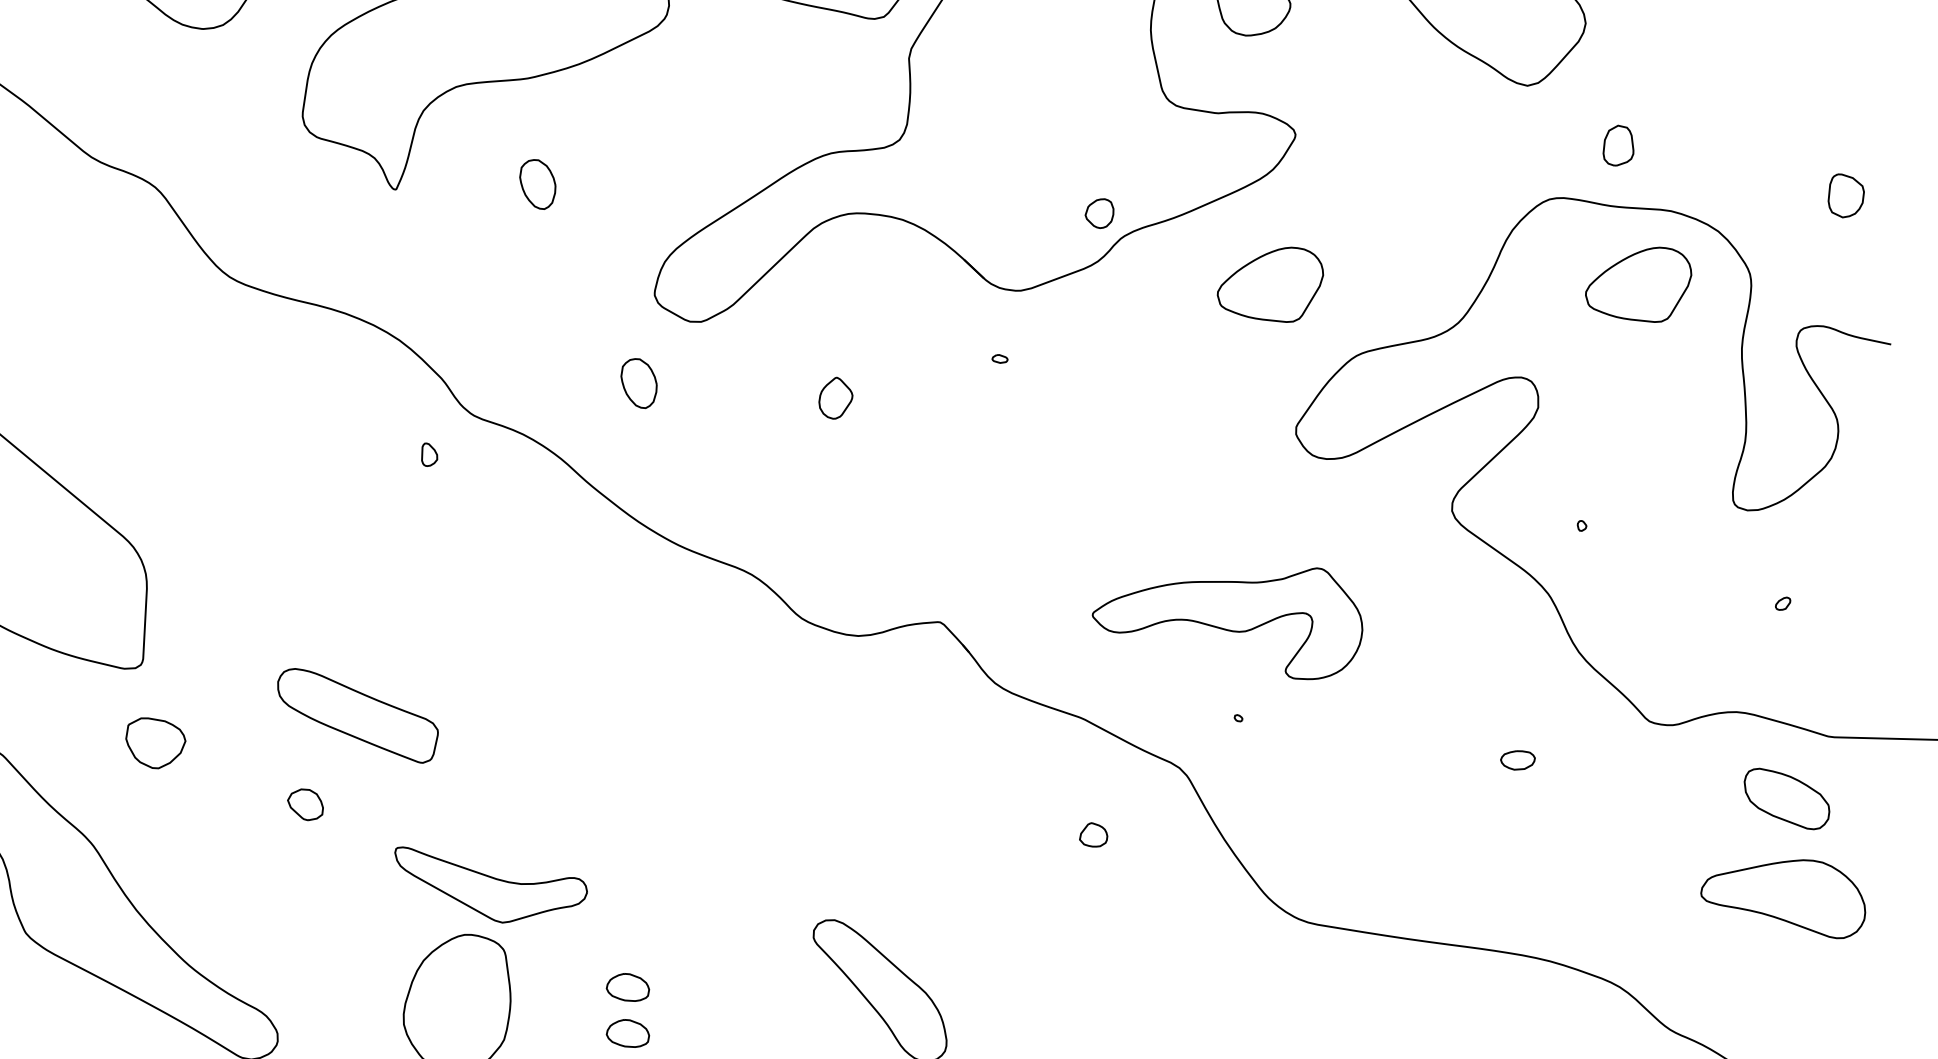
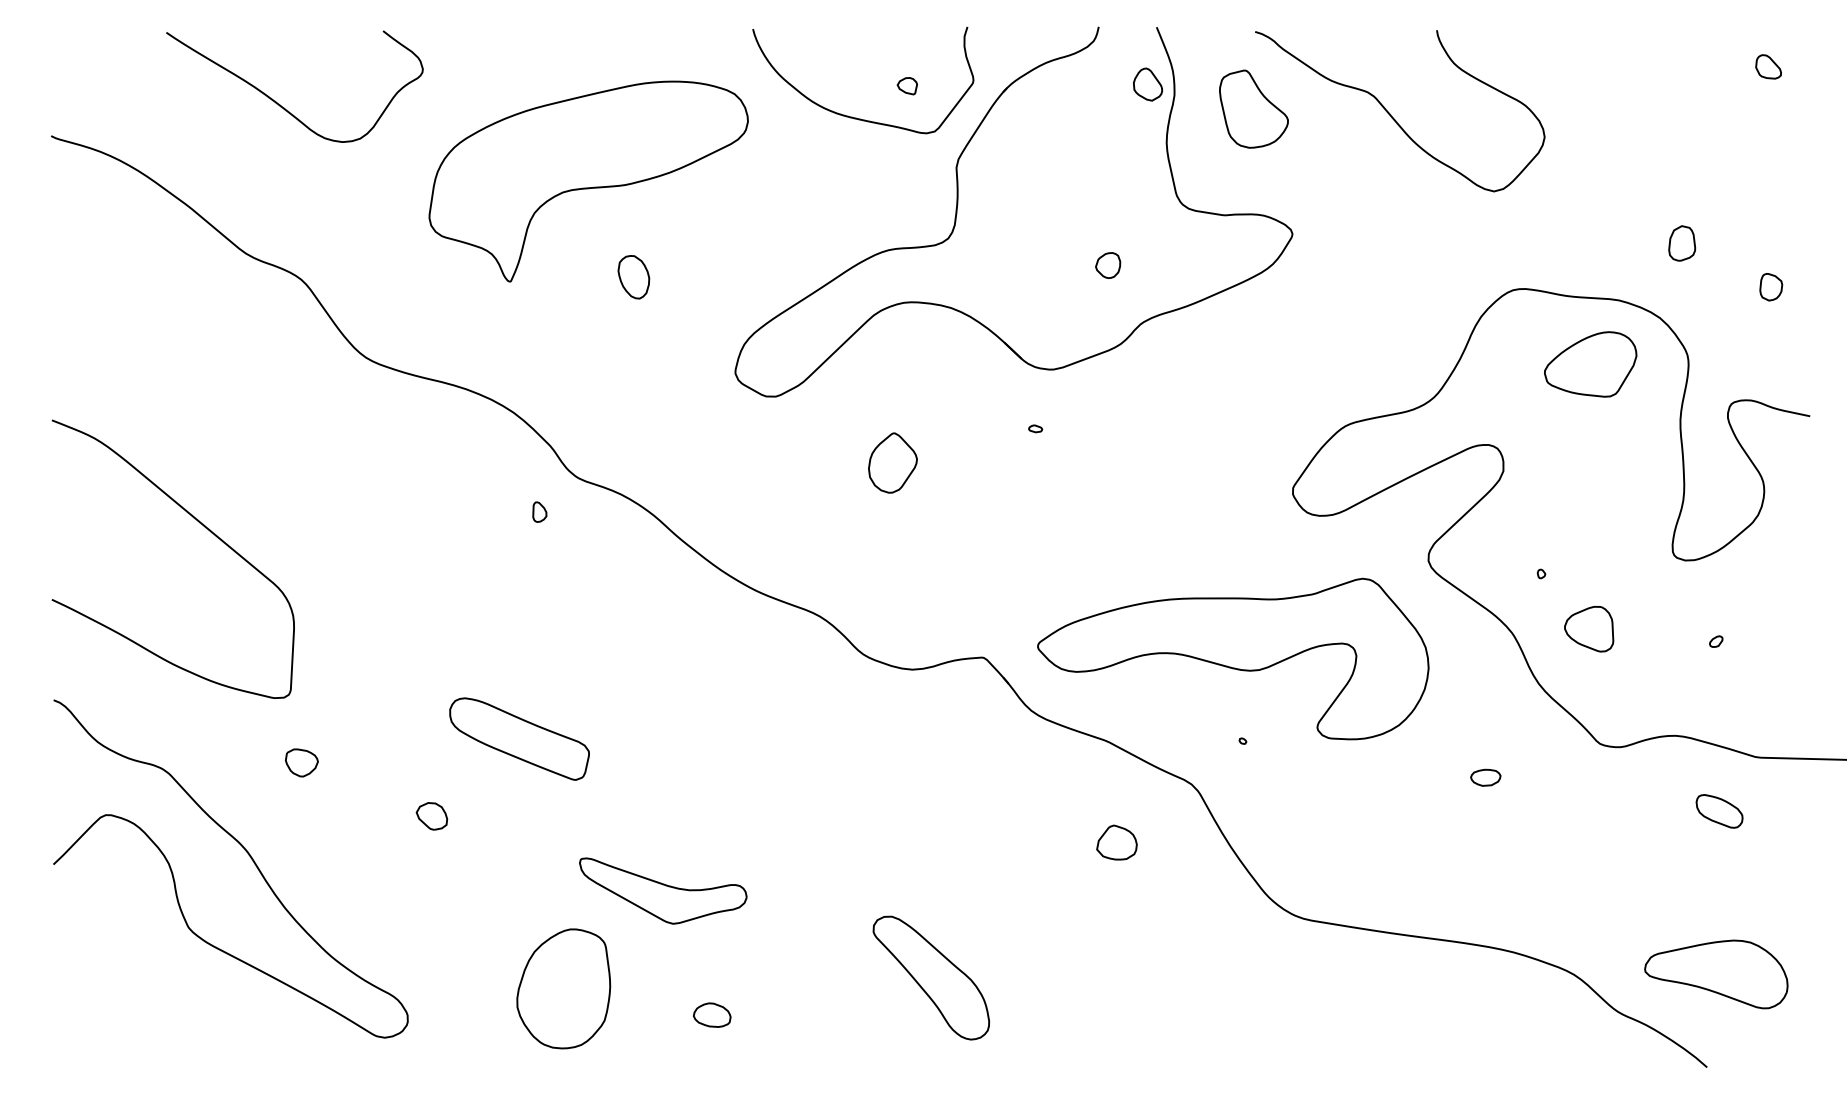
part: (1618, 145) -> (1682, 243), moved
part: (1846, 196) -> (1771, 287), size x0.71
part: (1099, 213) -> (1108, 265), moved
part: (1270, 284) -> (1270, 364), removed
part: (638, 383) -> (721, 450), removed
part: (835, 397) -> (892, 462), size x1.67
part: (1637, 589) -> (1589, 629), added
part: (1227, 623) -> (1233, 658), size x1.67
part: (357, 715) -> (519, 738), moved
part: (155, 742) -> (301, 762), size x0.62
part: (1786, 799) -> (1719, 811), size x0.62
part: (1093, 834) -> (1116, 842), size x1.67
part: (491, 884) -> (663, 890), moved
part: (1783, 899) -> (1716, 974), moved
part: (628, 986) -> (712, 974), removed

